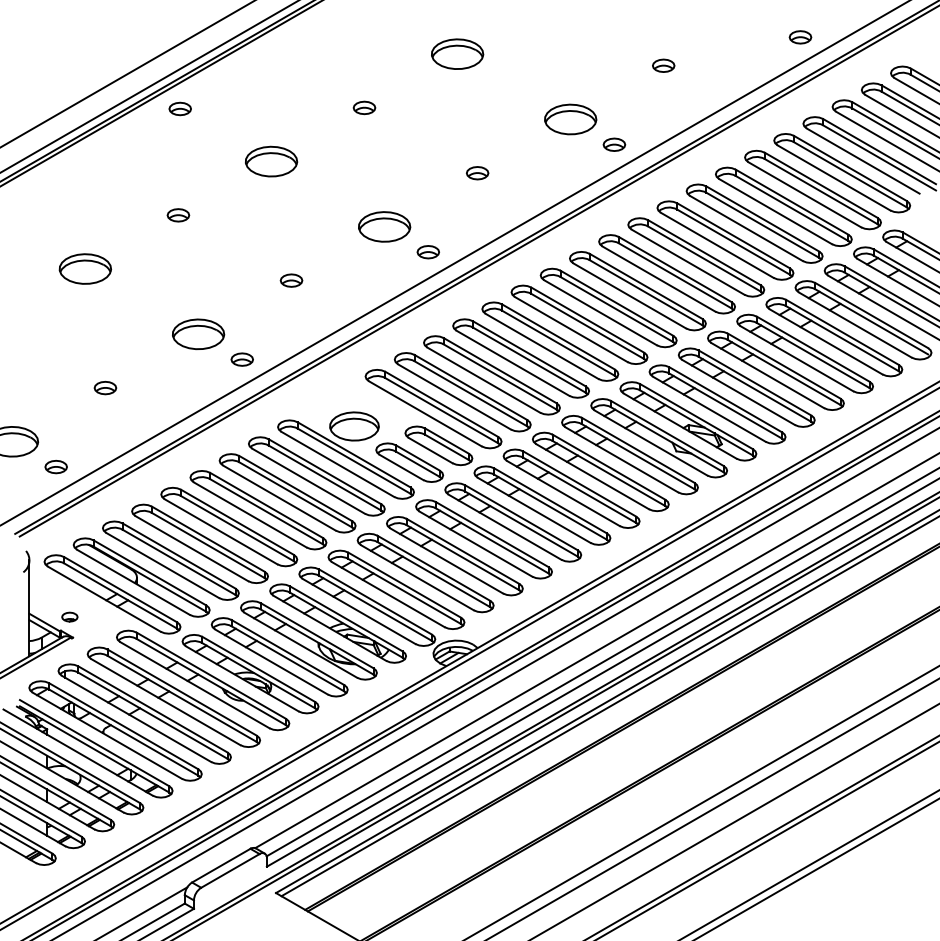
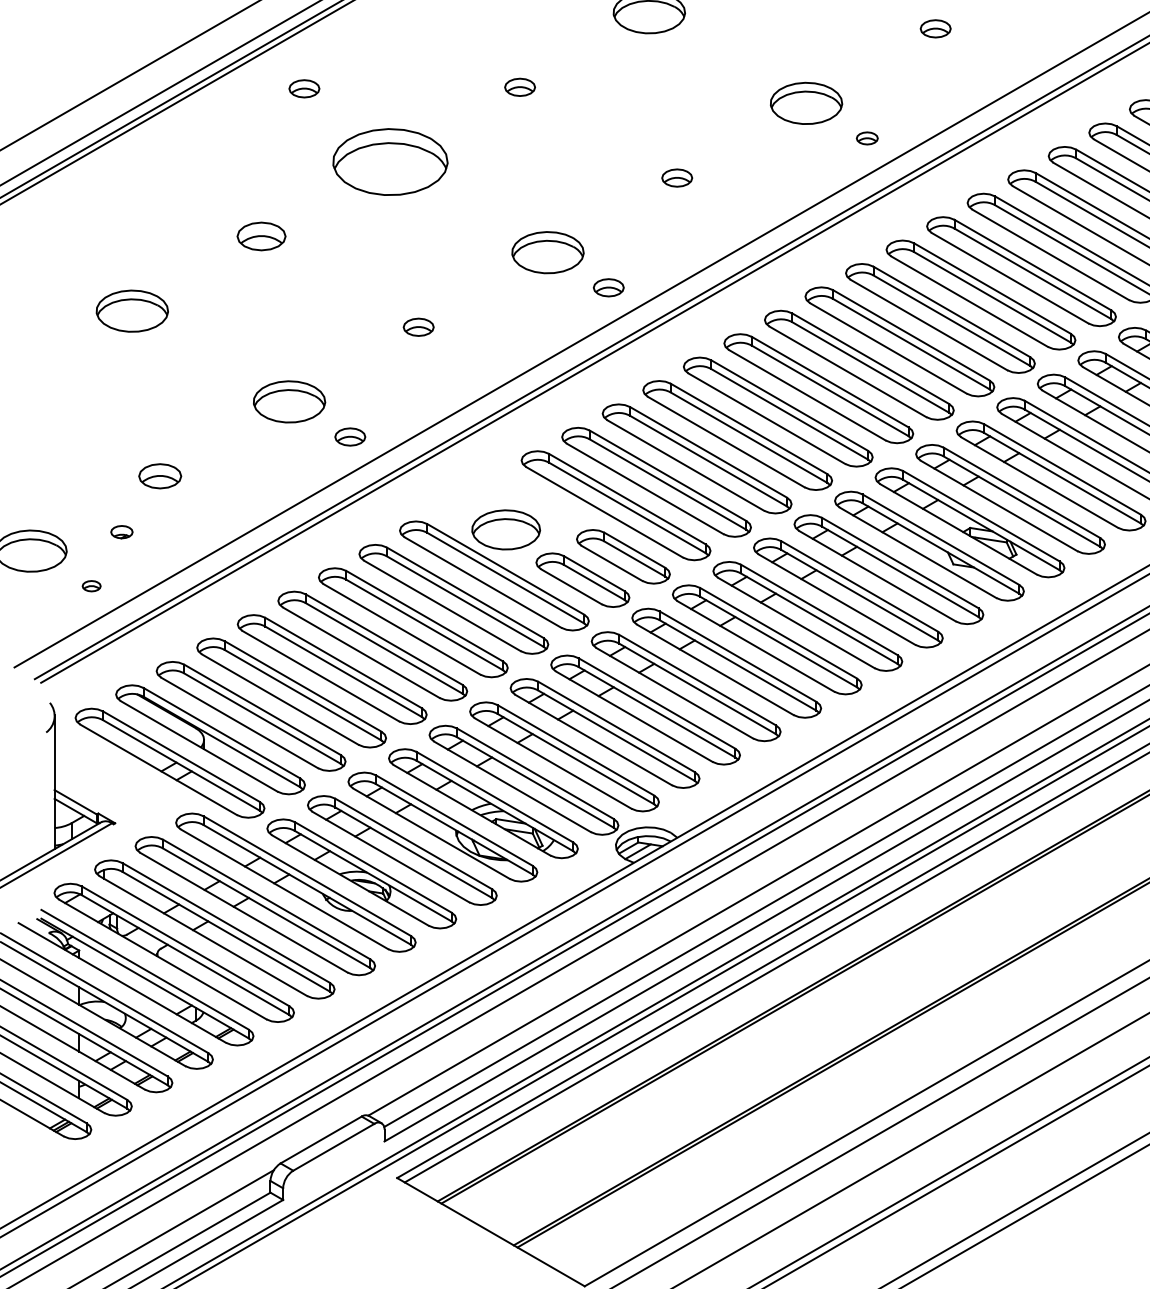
part: (179, 108) -> (303, 88), moved
part: (614, 144) -> (867, 138), size x0.7
part: (271, 161) -> (390, 161), size x1.6
part: (178, 215) -> (261, 236), size x1.6
part: (105, 388) -> (160, 477), size x1.4
part: (55, 466) -> (90, 585), size x0.6
part: (69, 616) -> (121, 531), moved

